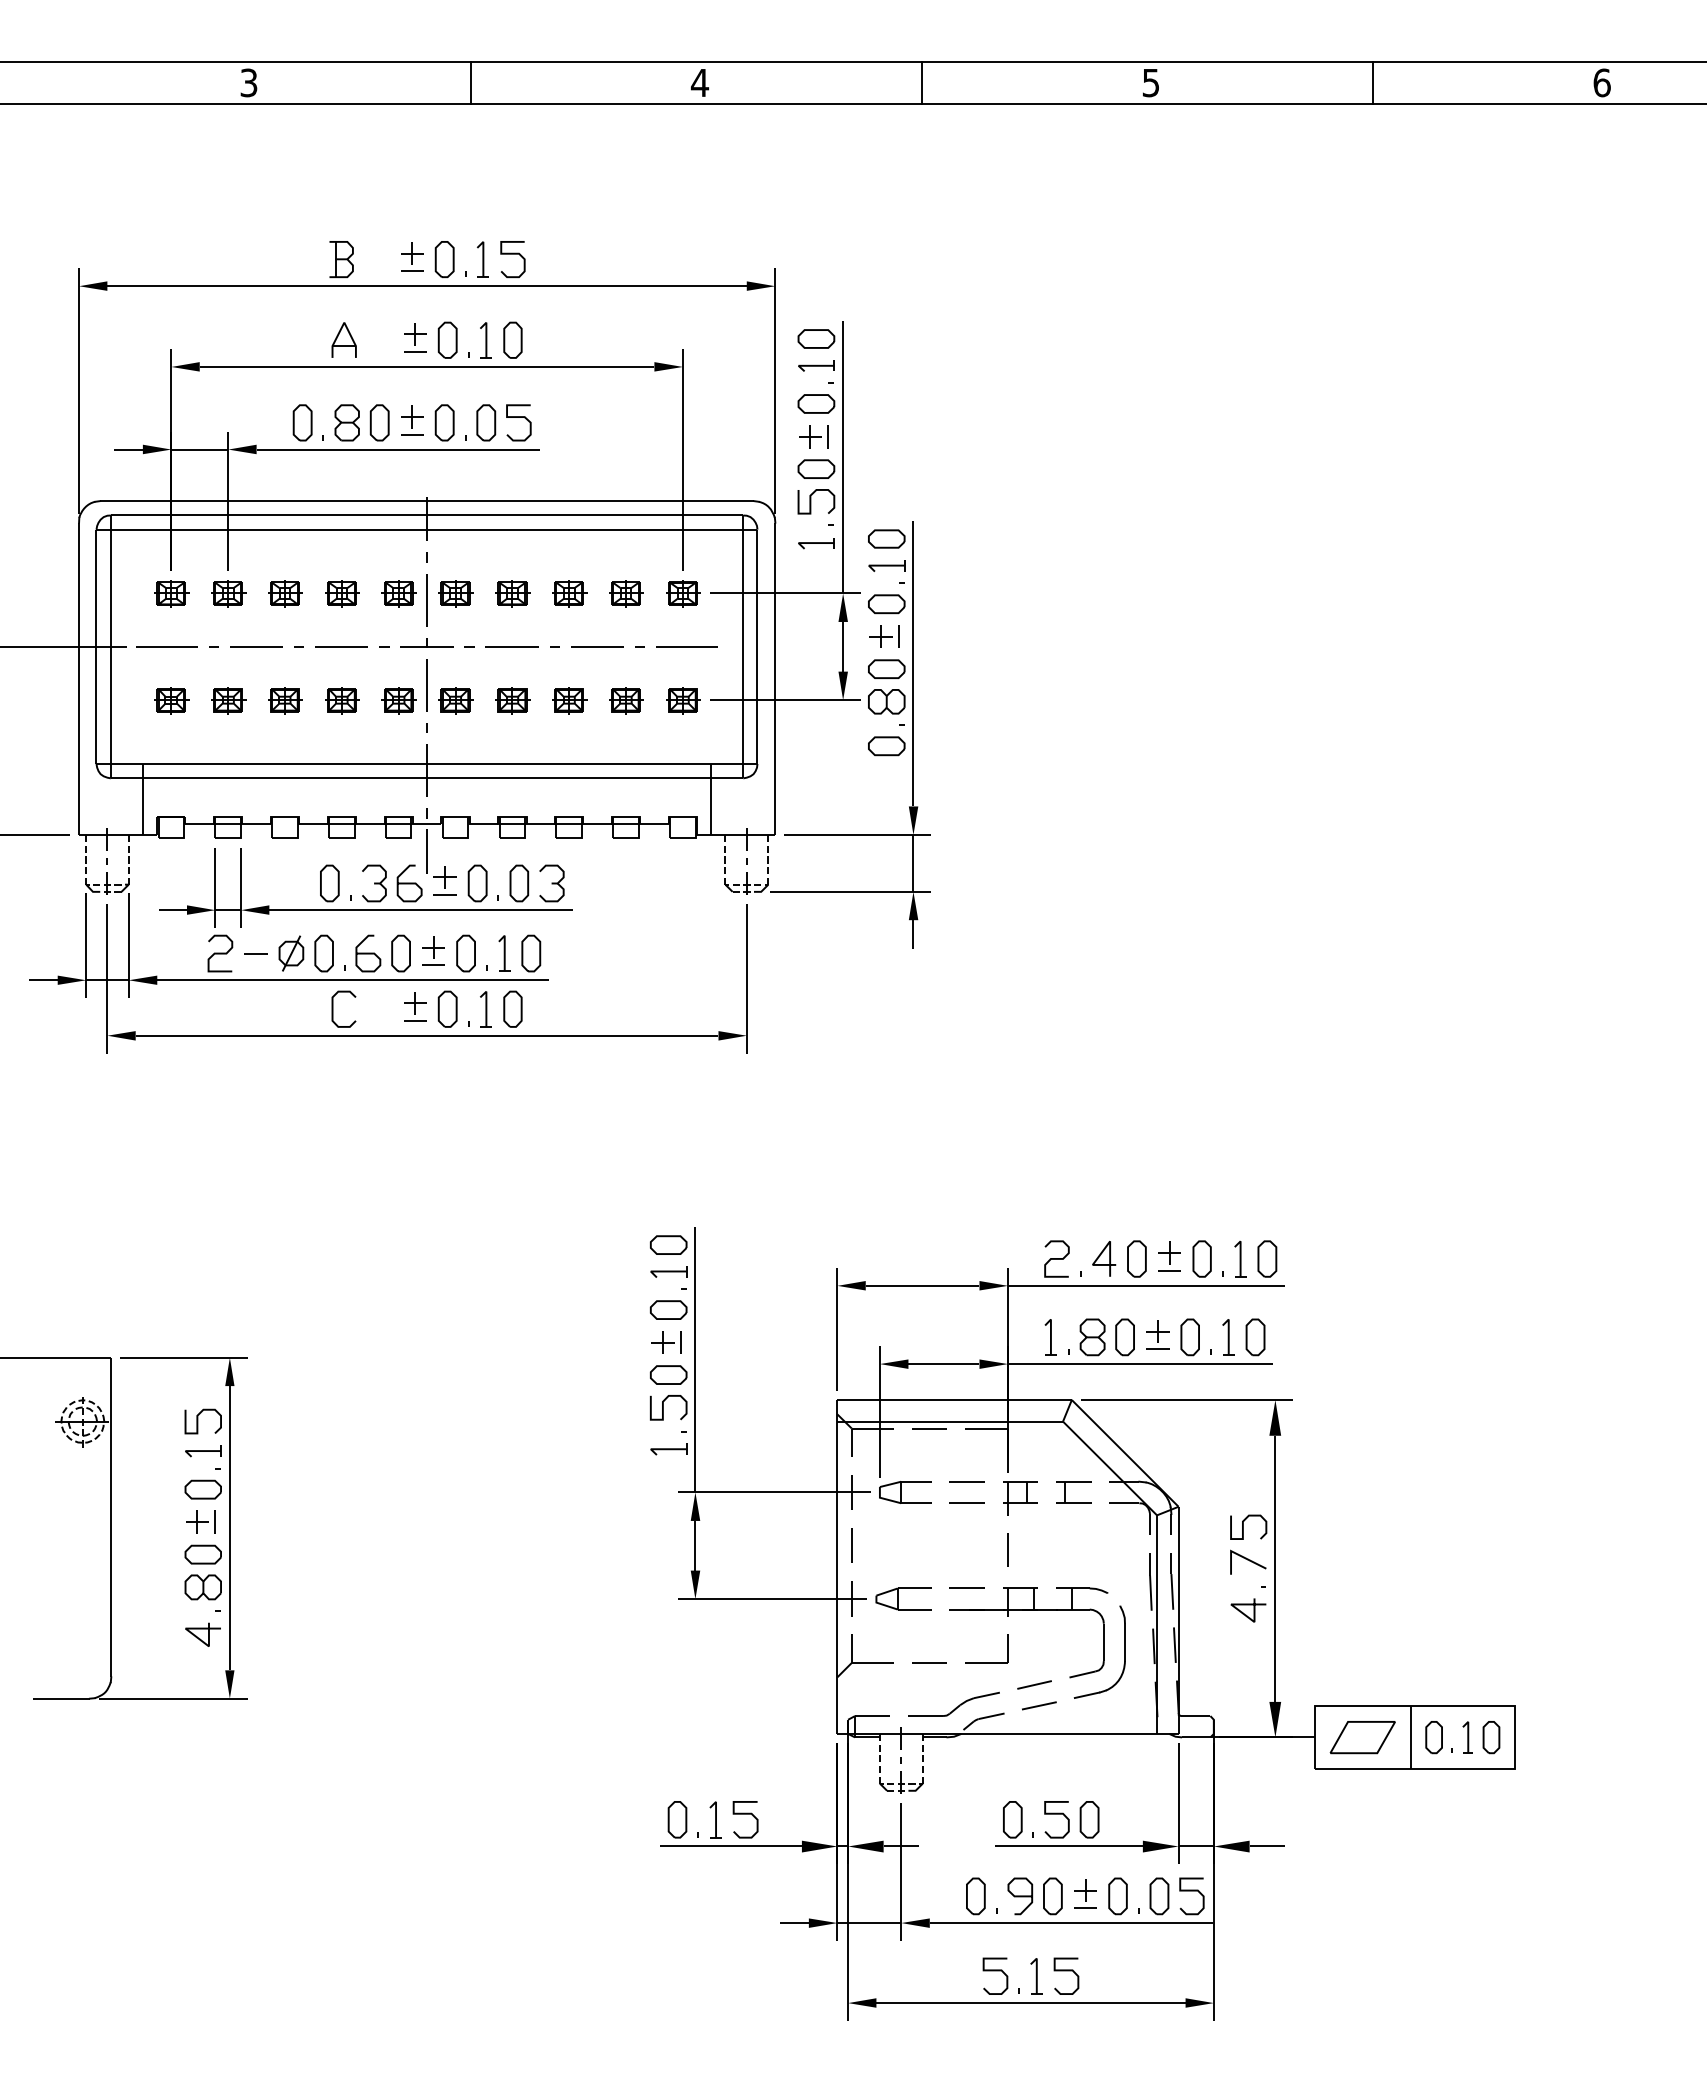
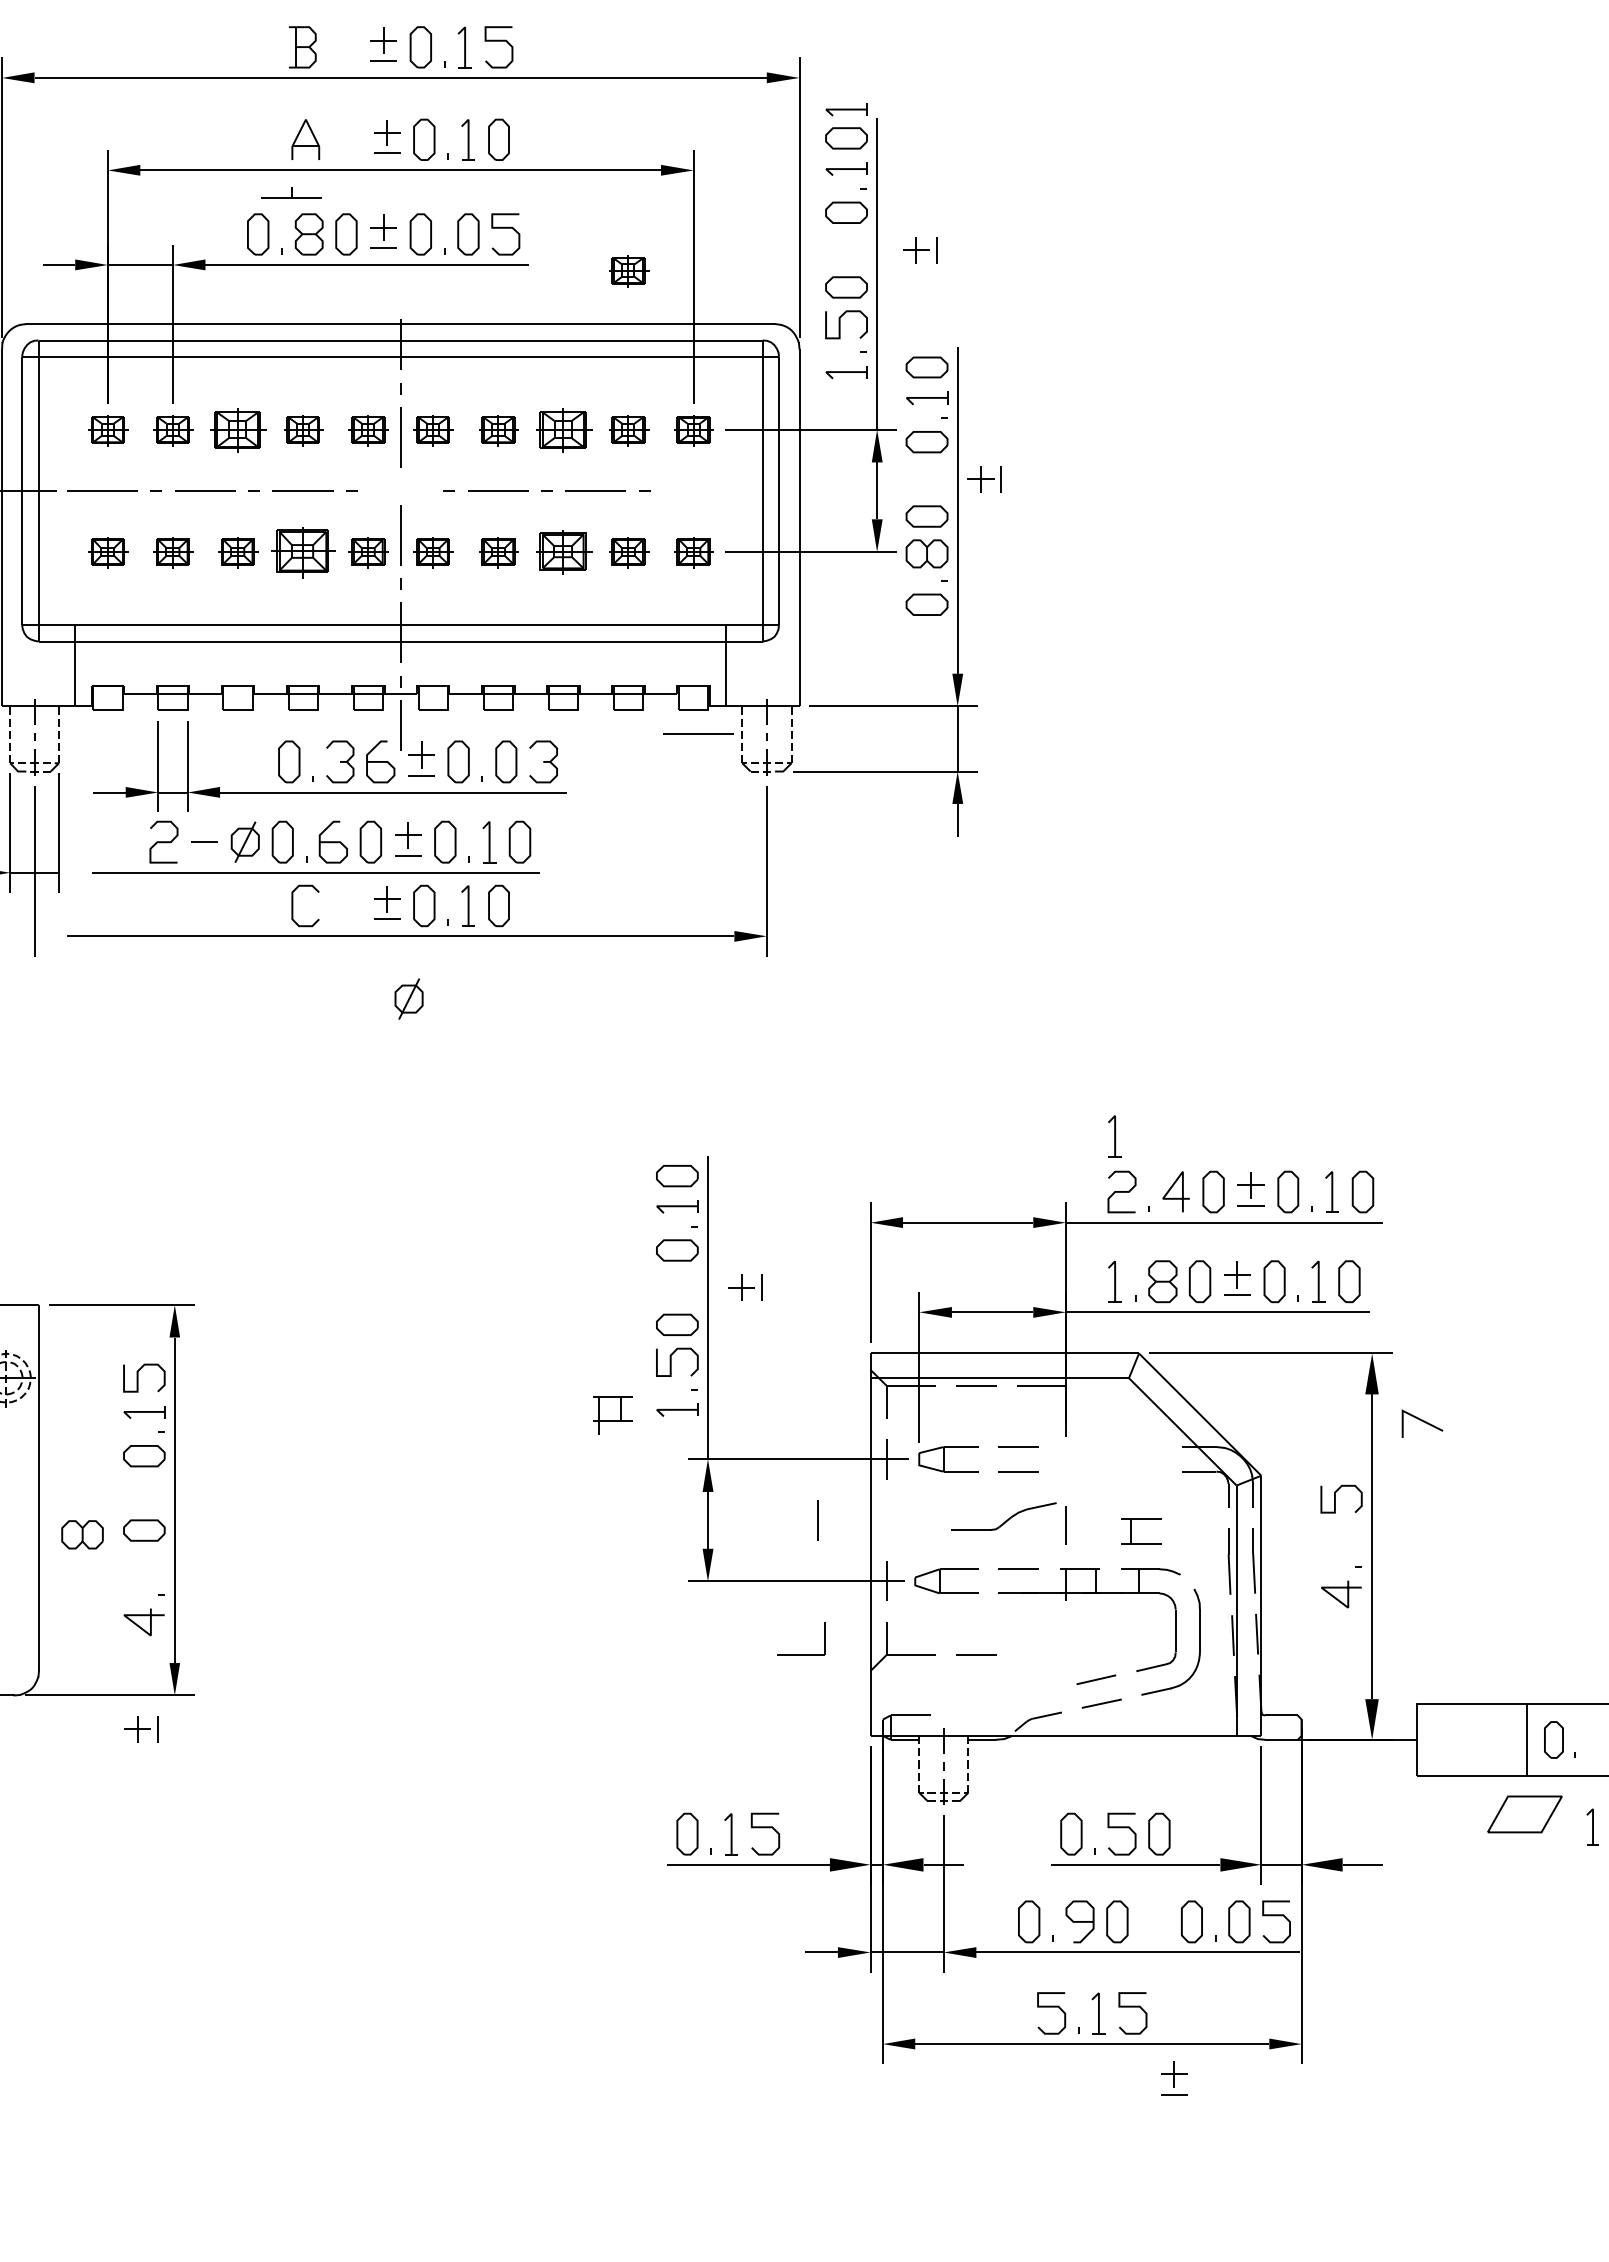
part: (816, 313) -> (846, 109), added
part: (813, 436) -> (919, 250), moved
part: (626, 454) -> (629, 270), added
part: (285, 593) -> (238, 429), size x1.4
part: (569, 593) -> (563, 429), size x1.4
part: (884, 636) -> (985, 479), moved
part: (426, 642) -> (291, 192), moved
line: (686, 646) -> (697, 733), moved
part: (342, 700) -> (303, 552), size x1.6
part: (569, 700) -> (563, 552), size x1.4
fill: (142, 979) -> (74, 871), removed
fill: (121, 1035) -> (50, 936), removed
part: (434, 1090) -> (409, 999), added
part: (1050, 1210) -> (1114, 1136), added
part: (666, 1342) -> (745, 1287), moved
part: (1065, 1492) -> (1131, 1531), moved
part: (1020, 1498) -> (613, 1415), moved
part: (200, 1521) -> (141, 1728), moved
line: (851, 1545) -> (818, 1520), moved
line: (1248, 1560) -> (1422, 1421), moved
part: (202, 1587) -> (81, 1534), moved
part: (986, 1662) -> (800, 1654), moved
part: (953, 1703) -> (1003, 1515), moved
part: (1362, 1737) -> (1524, 1814), moved
part: (1467, 1737) -> (1592, 1826), moved
part: (1085, 1893) -> (1174, 2077), moved

